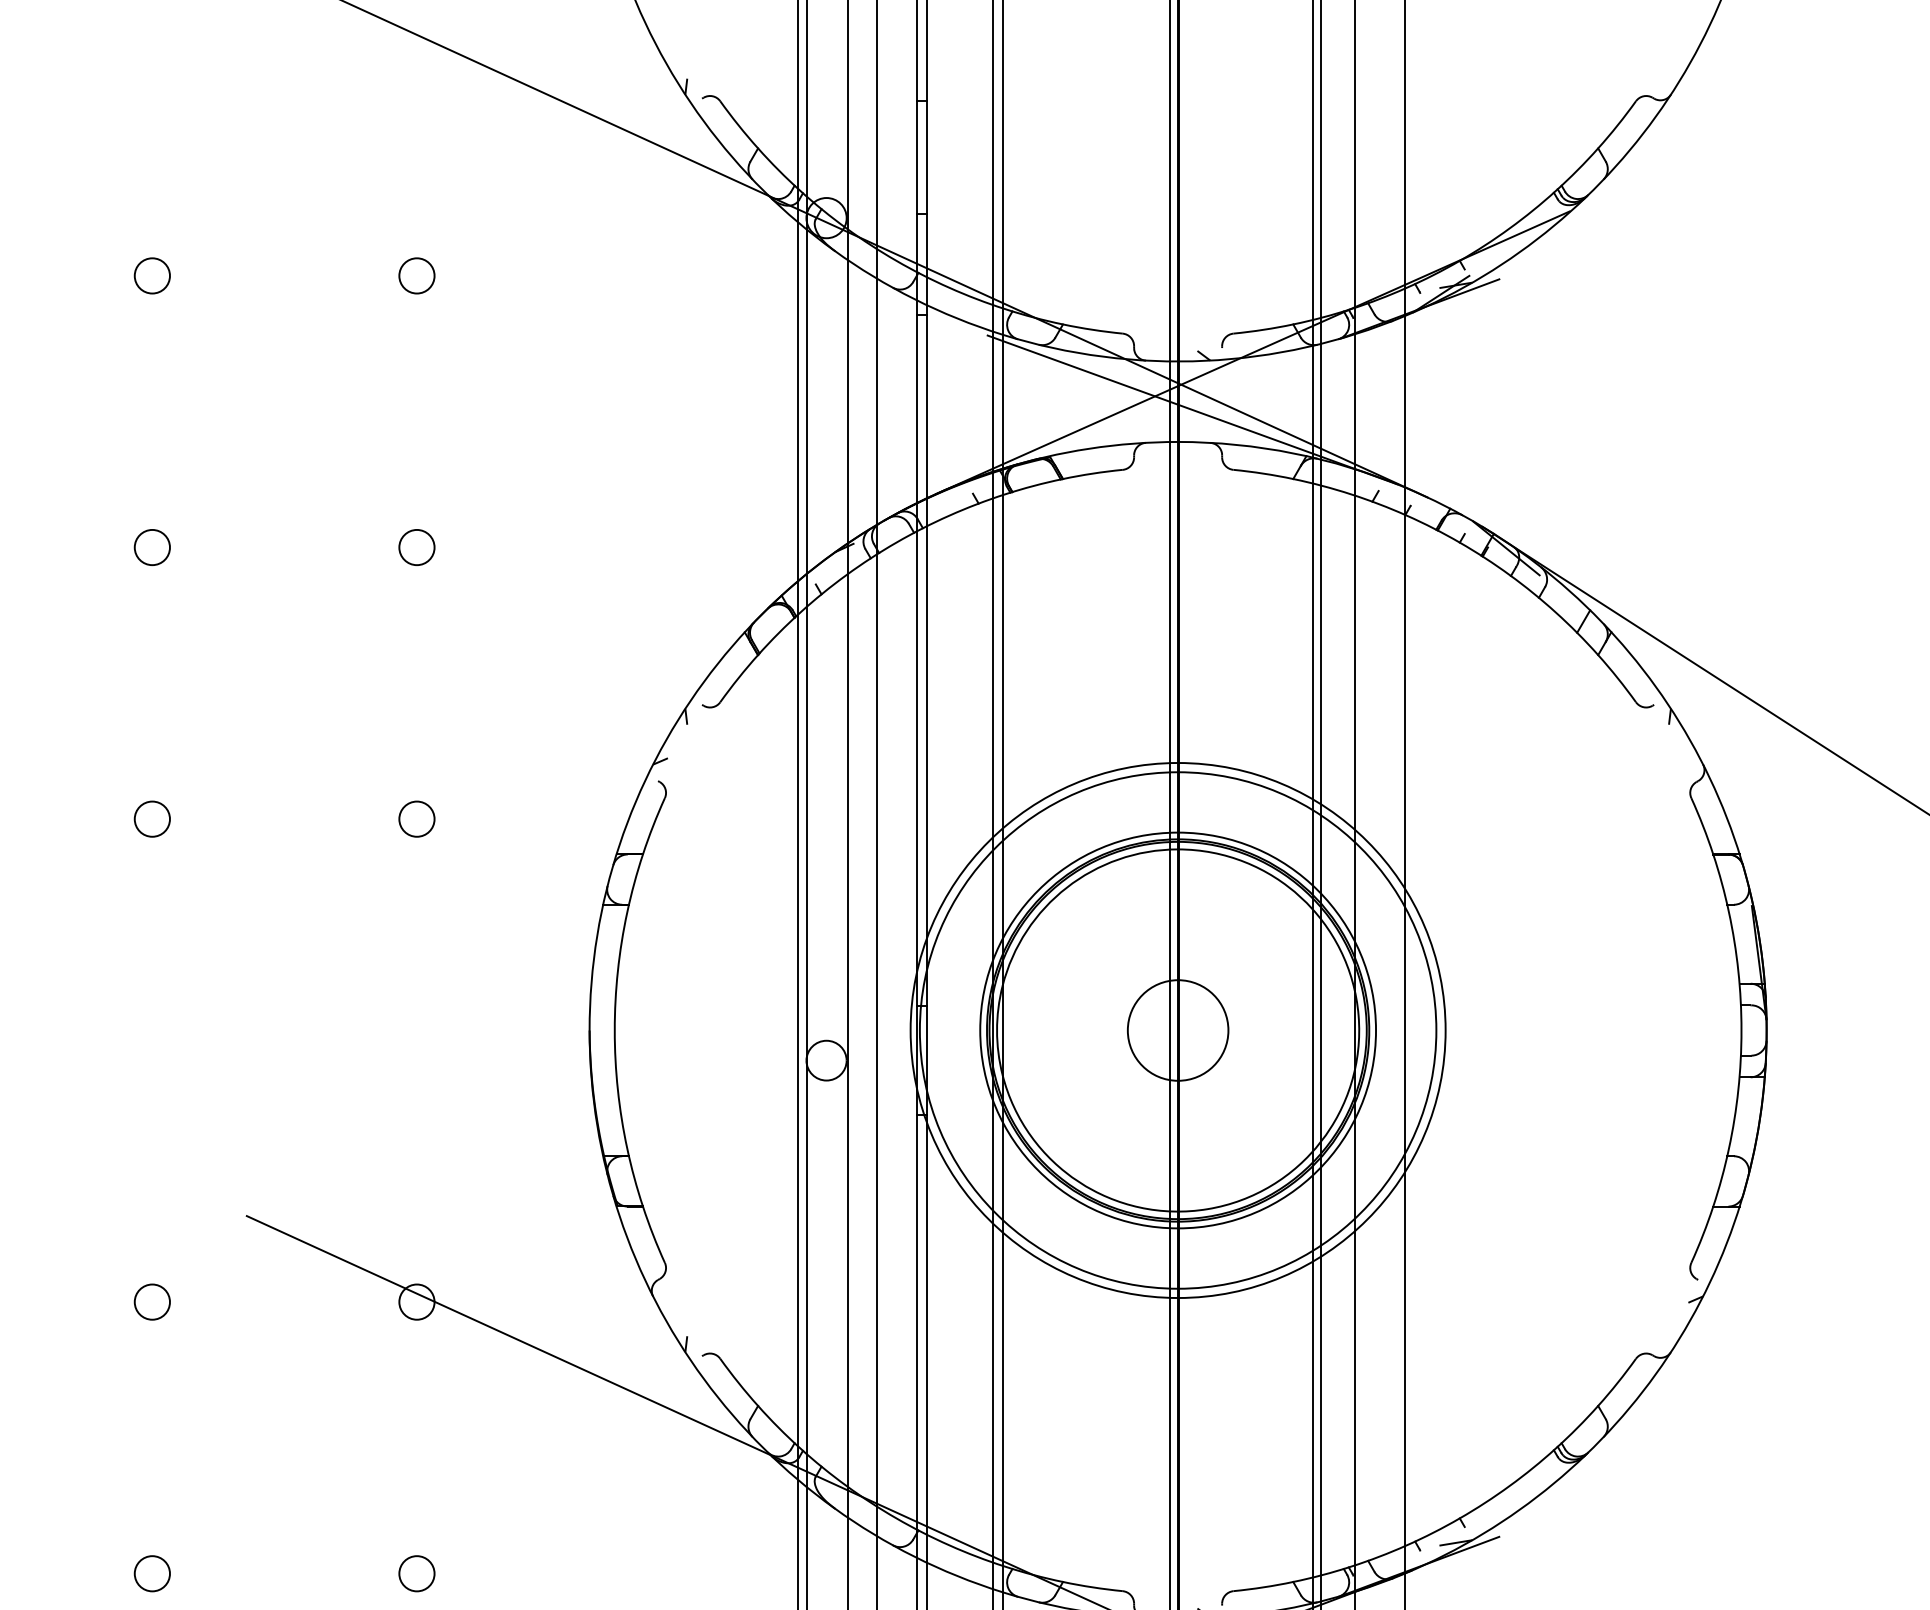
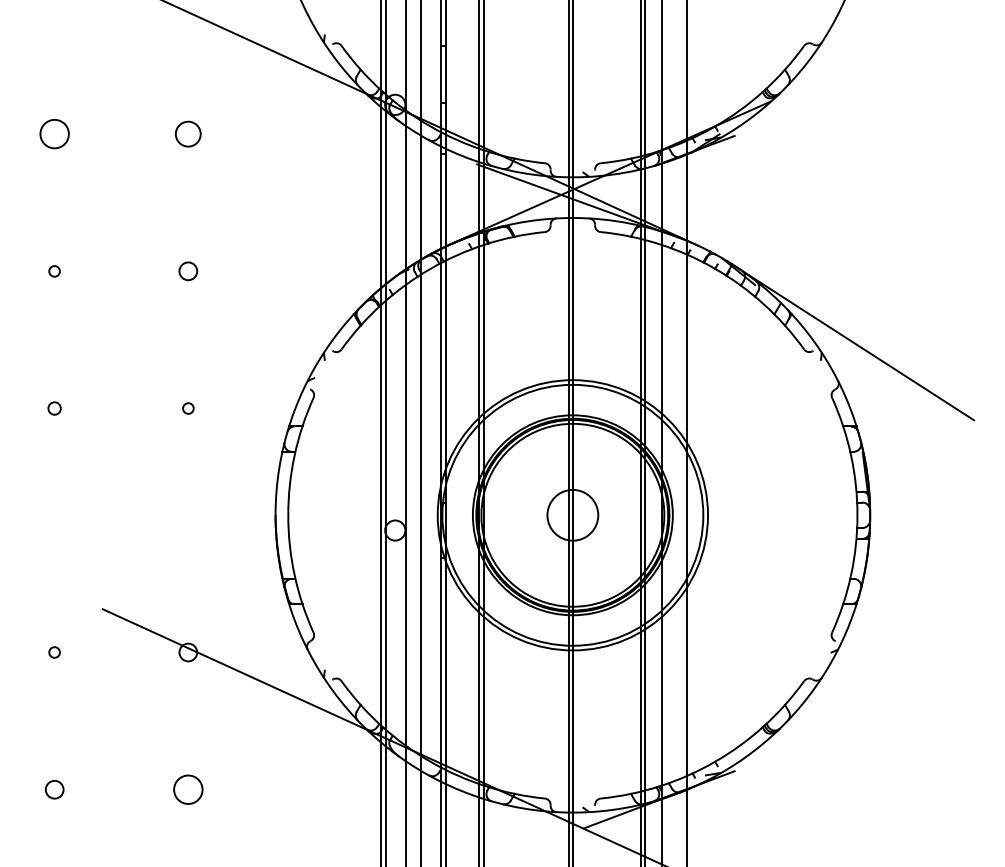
circle: (417, 274) -> (188, 133), size x1.4
circle: (152, 276) -> (54, 134), size x1.6
circle: (152, 547) -> (54, 271), size x0.6
circle: (152, 819) -> (54, 408), size x0.7
circle: (417, 819) -> (188, 408), size x0.6
circle: (152, 1302) -> (54, 652), size x0.6
circle: (417, 1573) -> (188, 789), size x1.6

